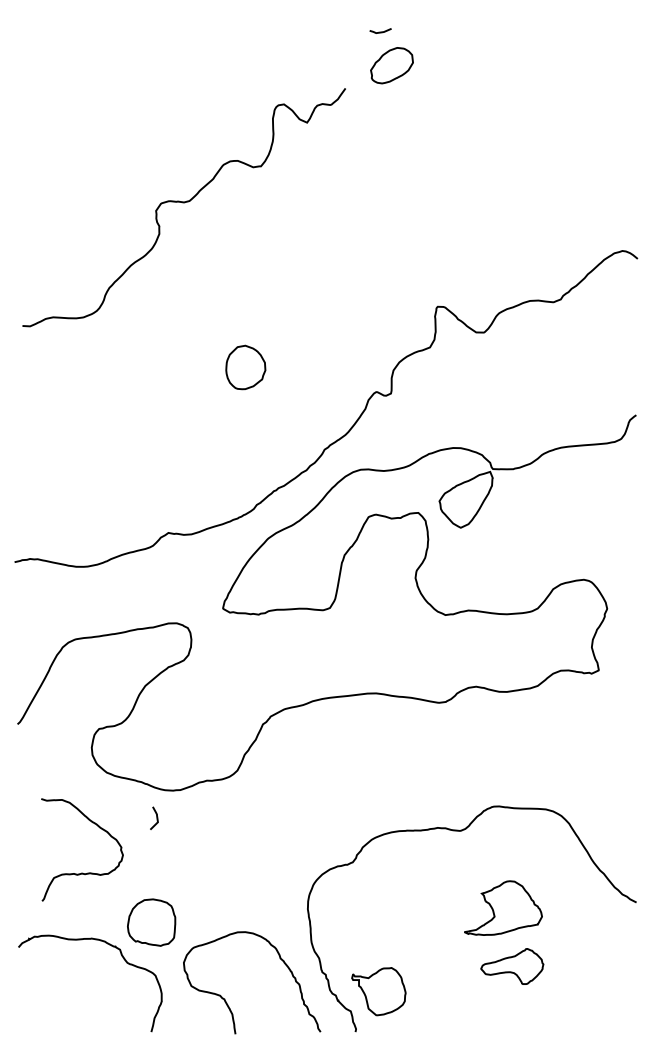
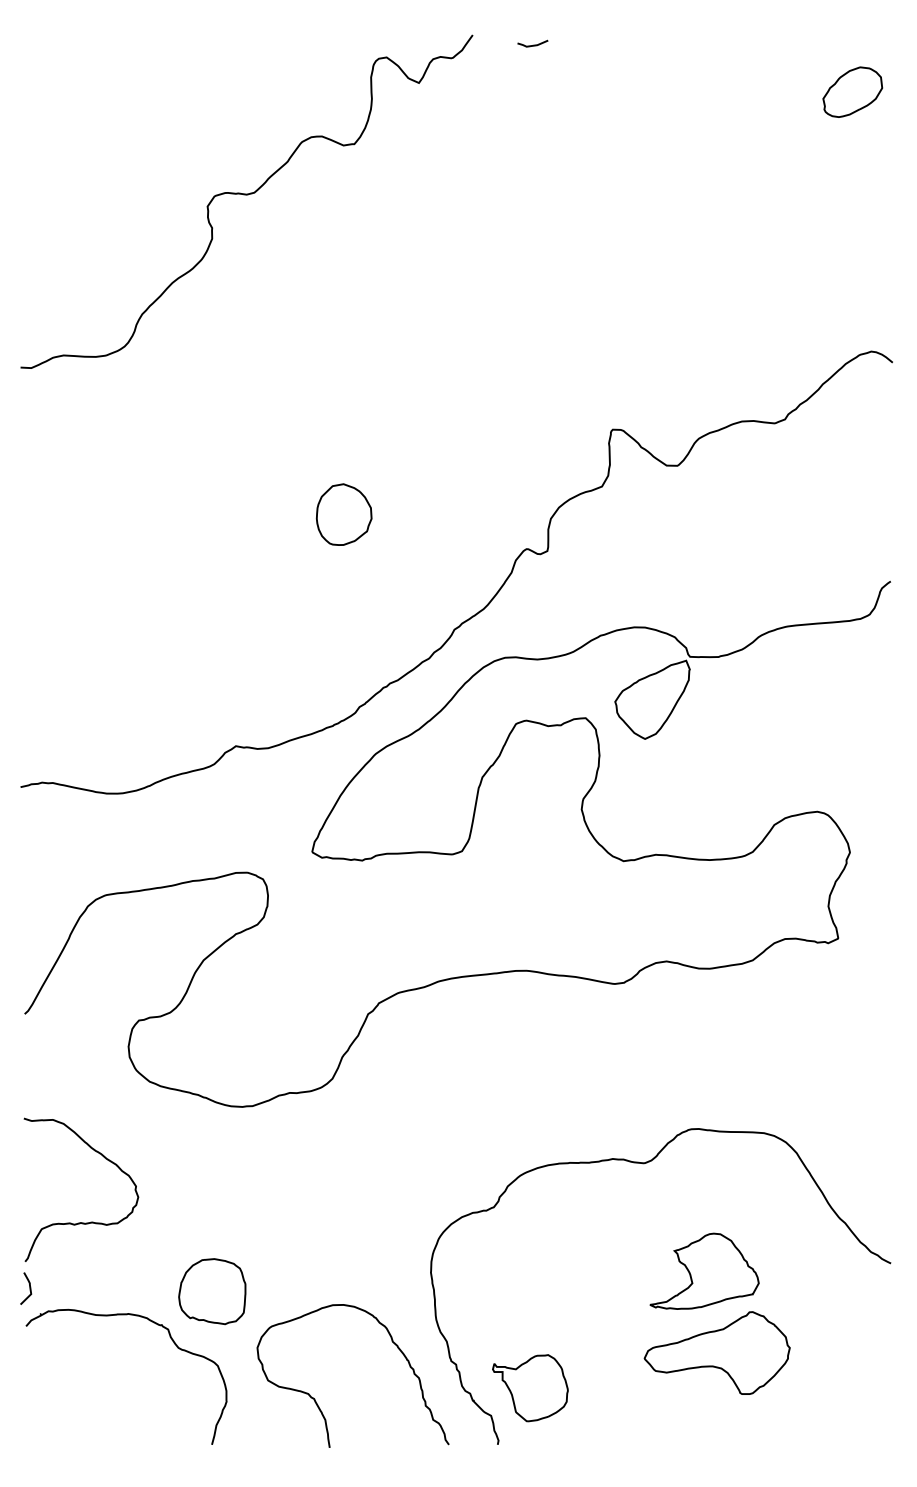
part: (391, 65) -> (852, 91), moved
curve: (183, 203) -> (246, 195), moved
curve: (156, 818) -> (29, 1288), moved
curve: (82, 873) -> (81, 1222), moved
part: (511, 966) -> (716, 1352), size x1.67

